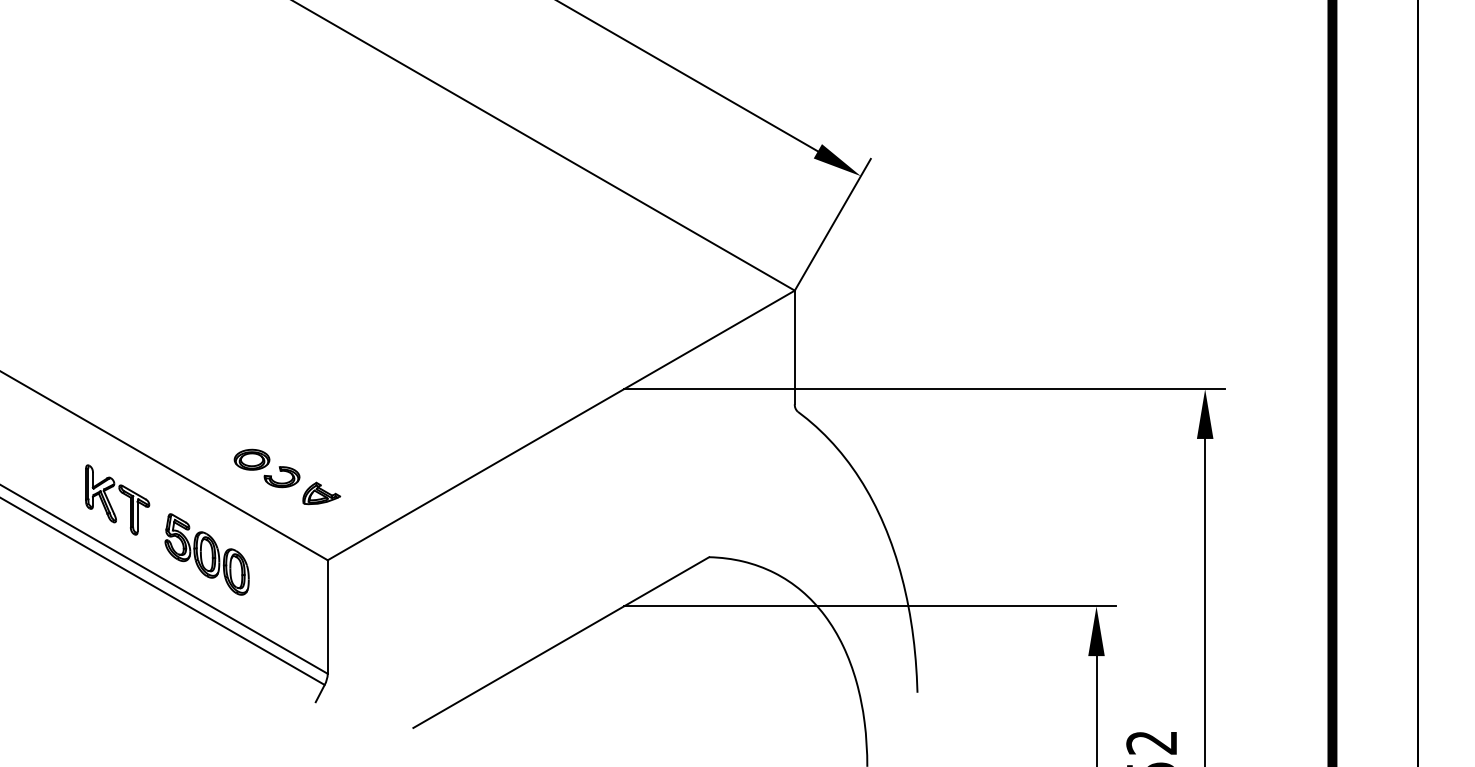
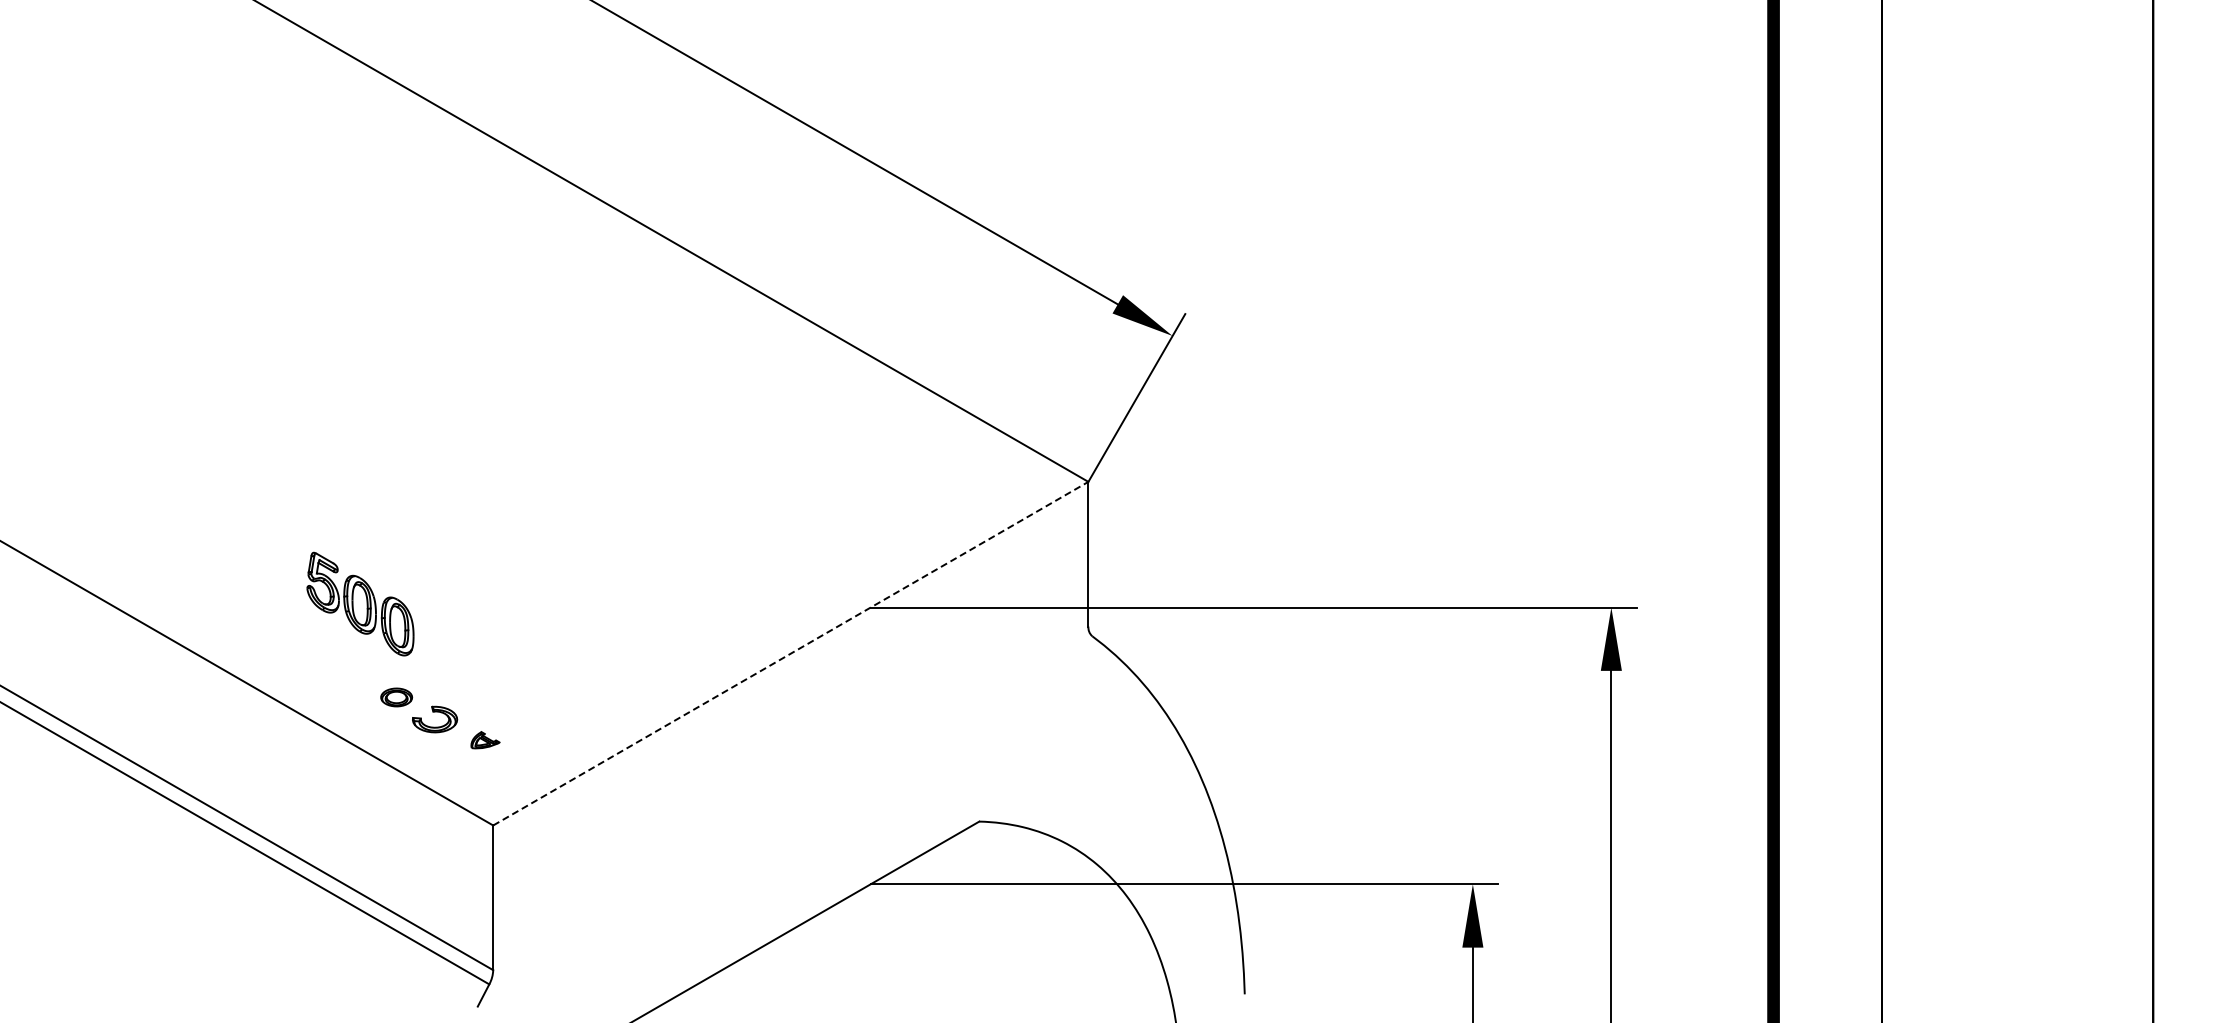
line: (561, 425) -> (790, 653), solid -> dashed
part: (251, 459) -> (396, 697), size x0.7
part: (120, 492) -> (229, 739), removed
part: (321, 492) -> (485, 739), size x0.6
part: (207, 553) -> (360, 603), moved

